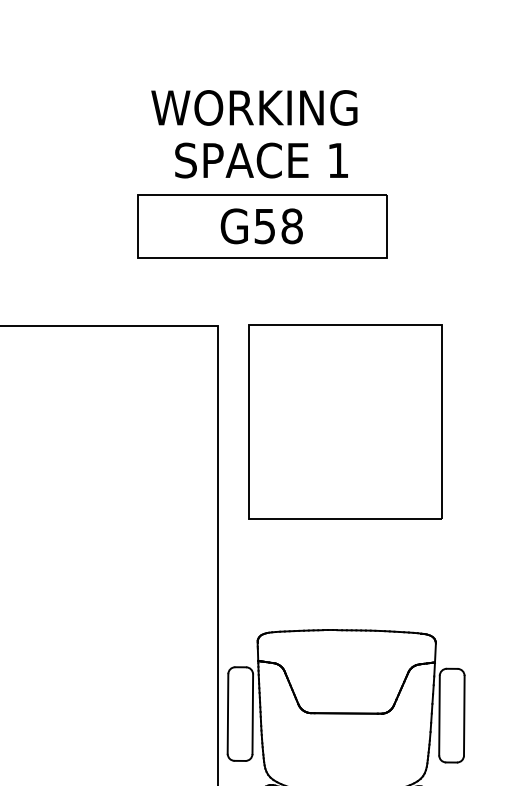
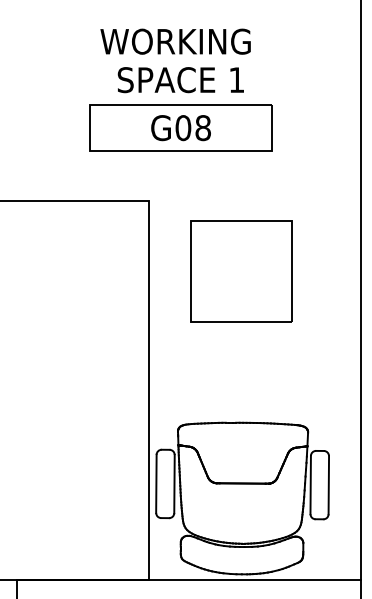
text: (265, 226) -> (183, 128), G58 -> G08
part: (344, 422) -> (241, 271), size x0.71

